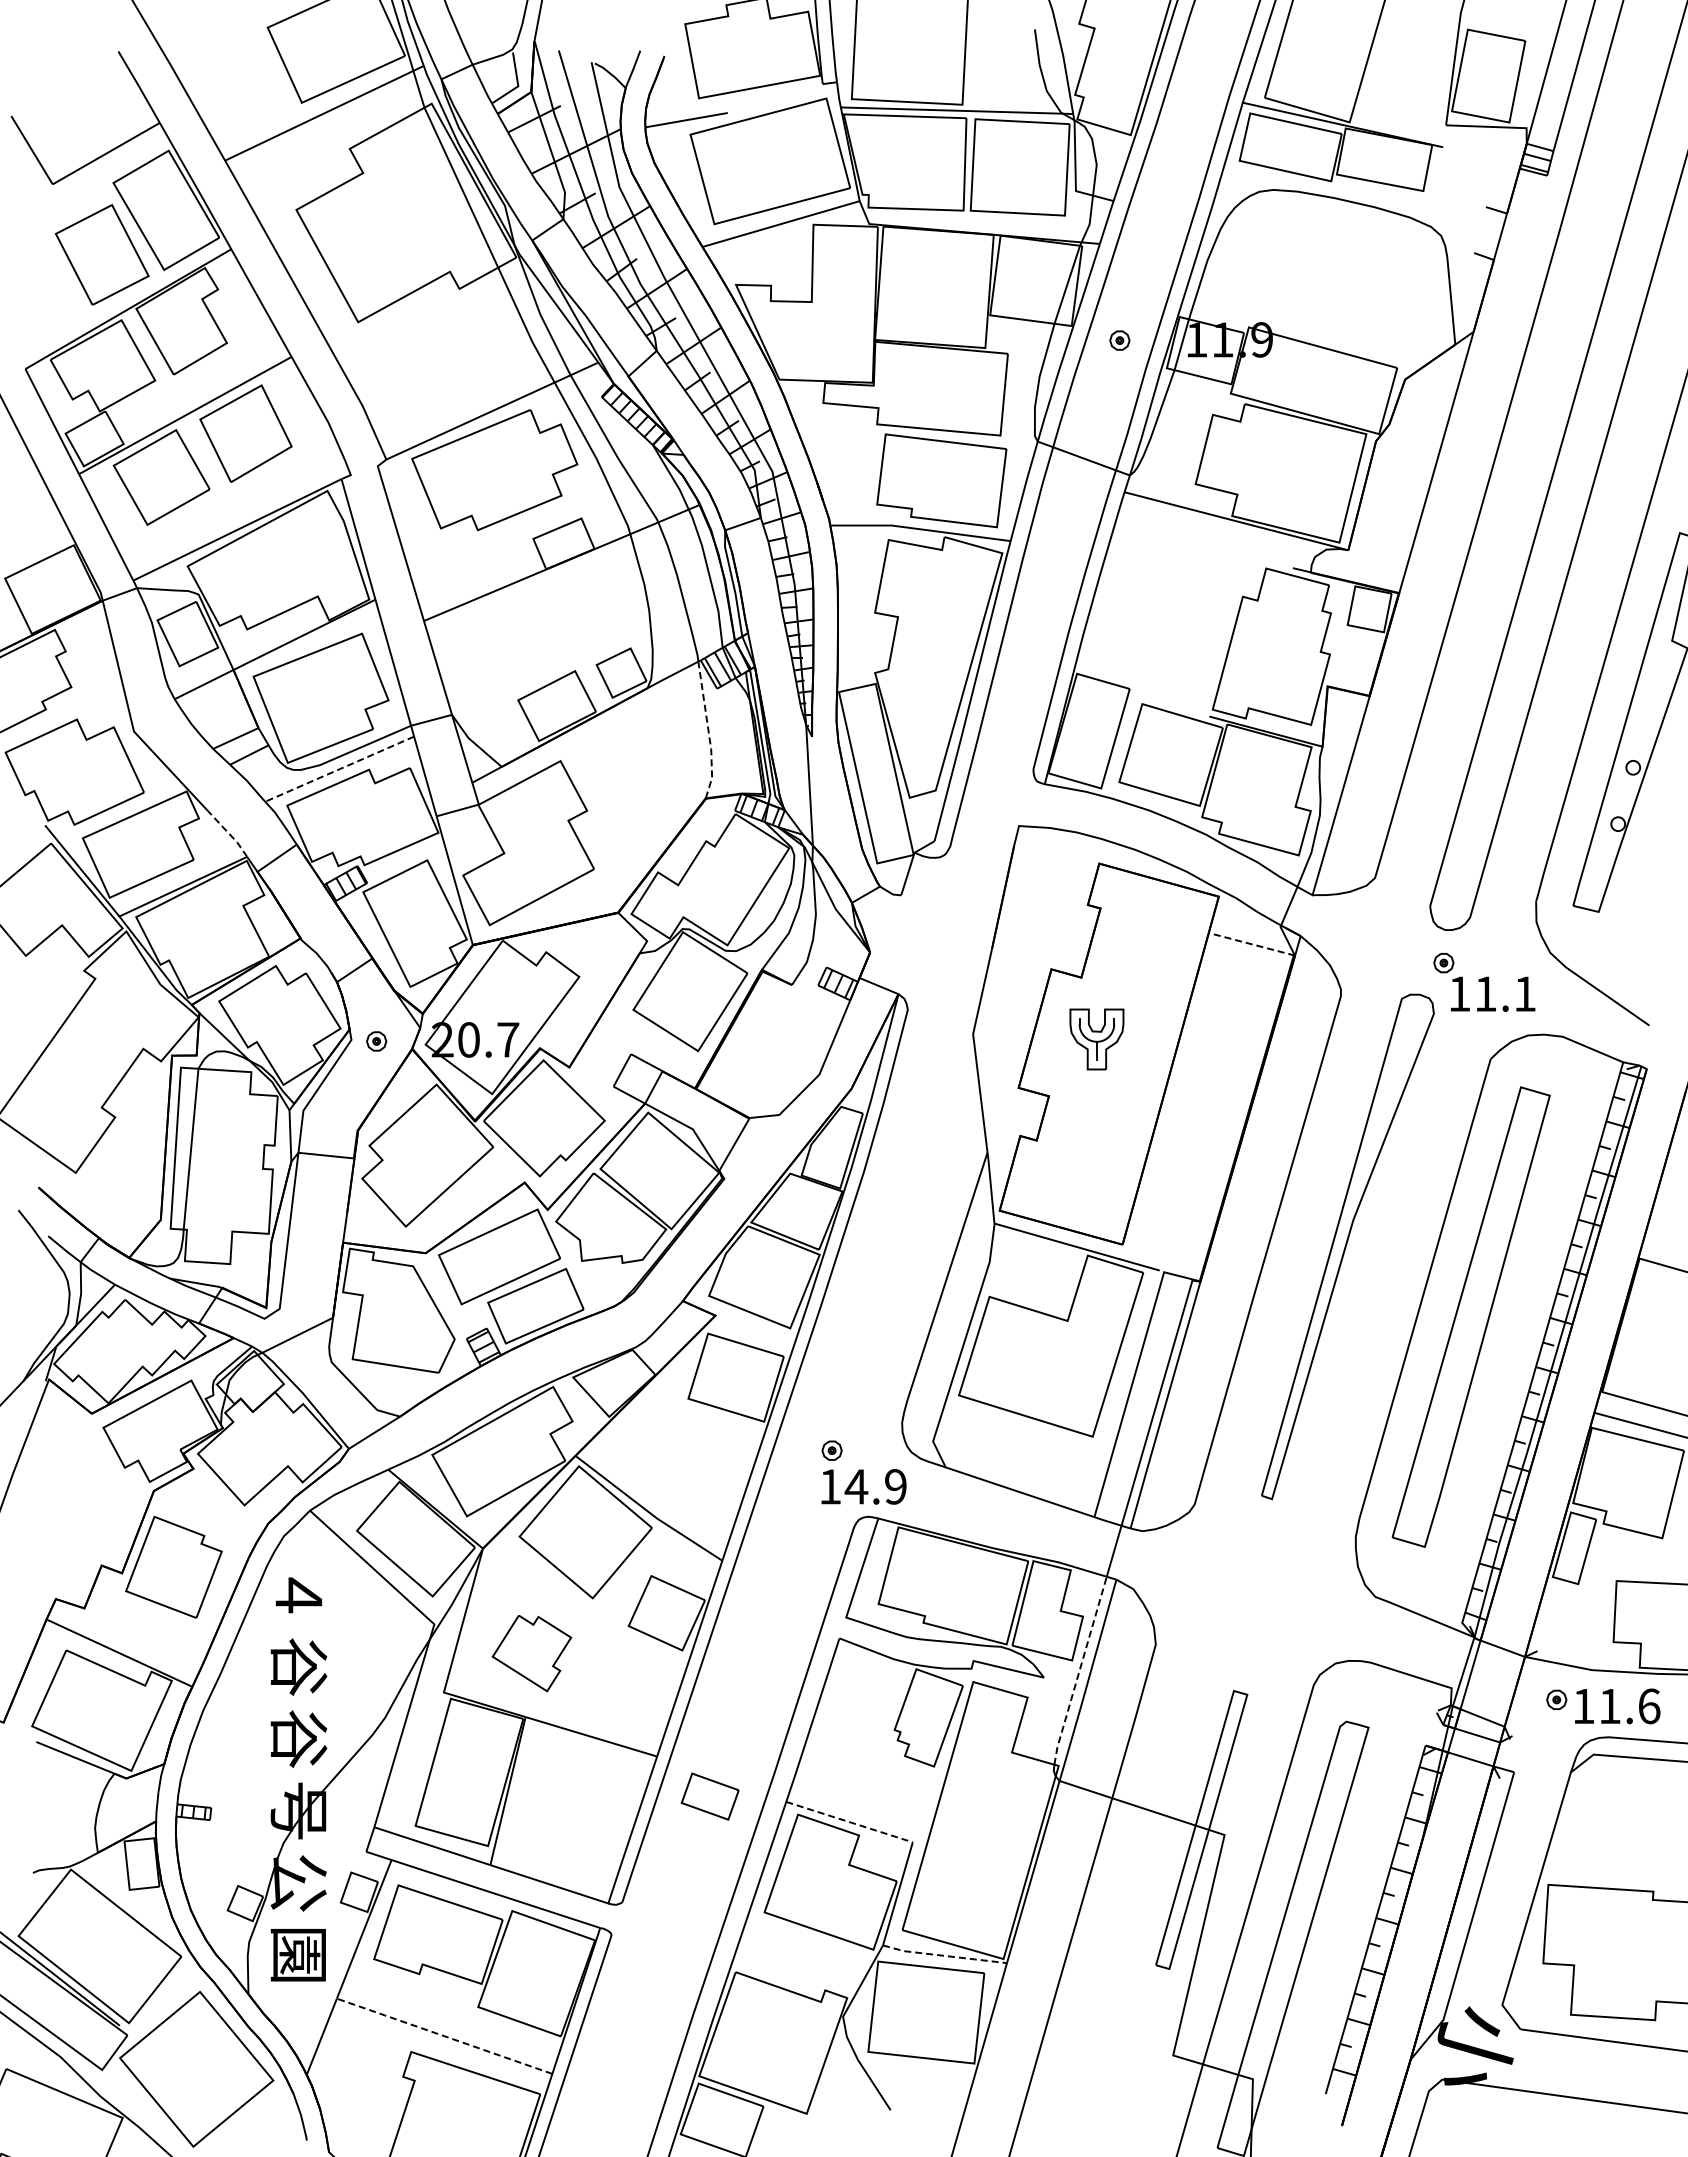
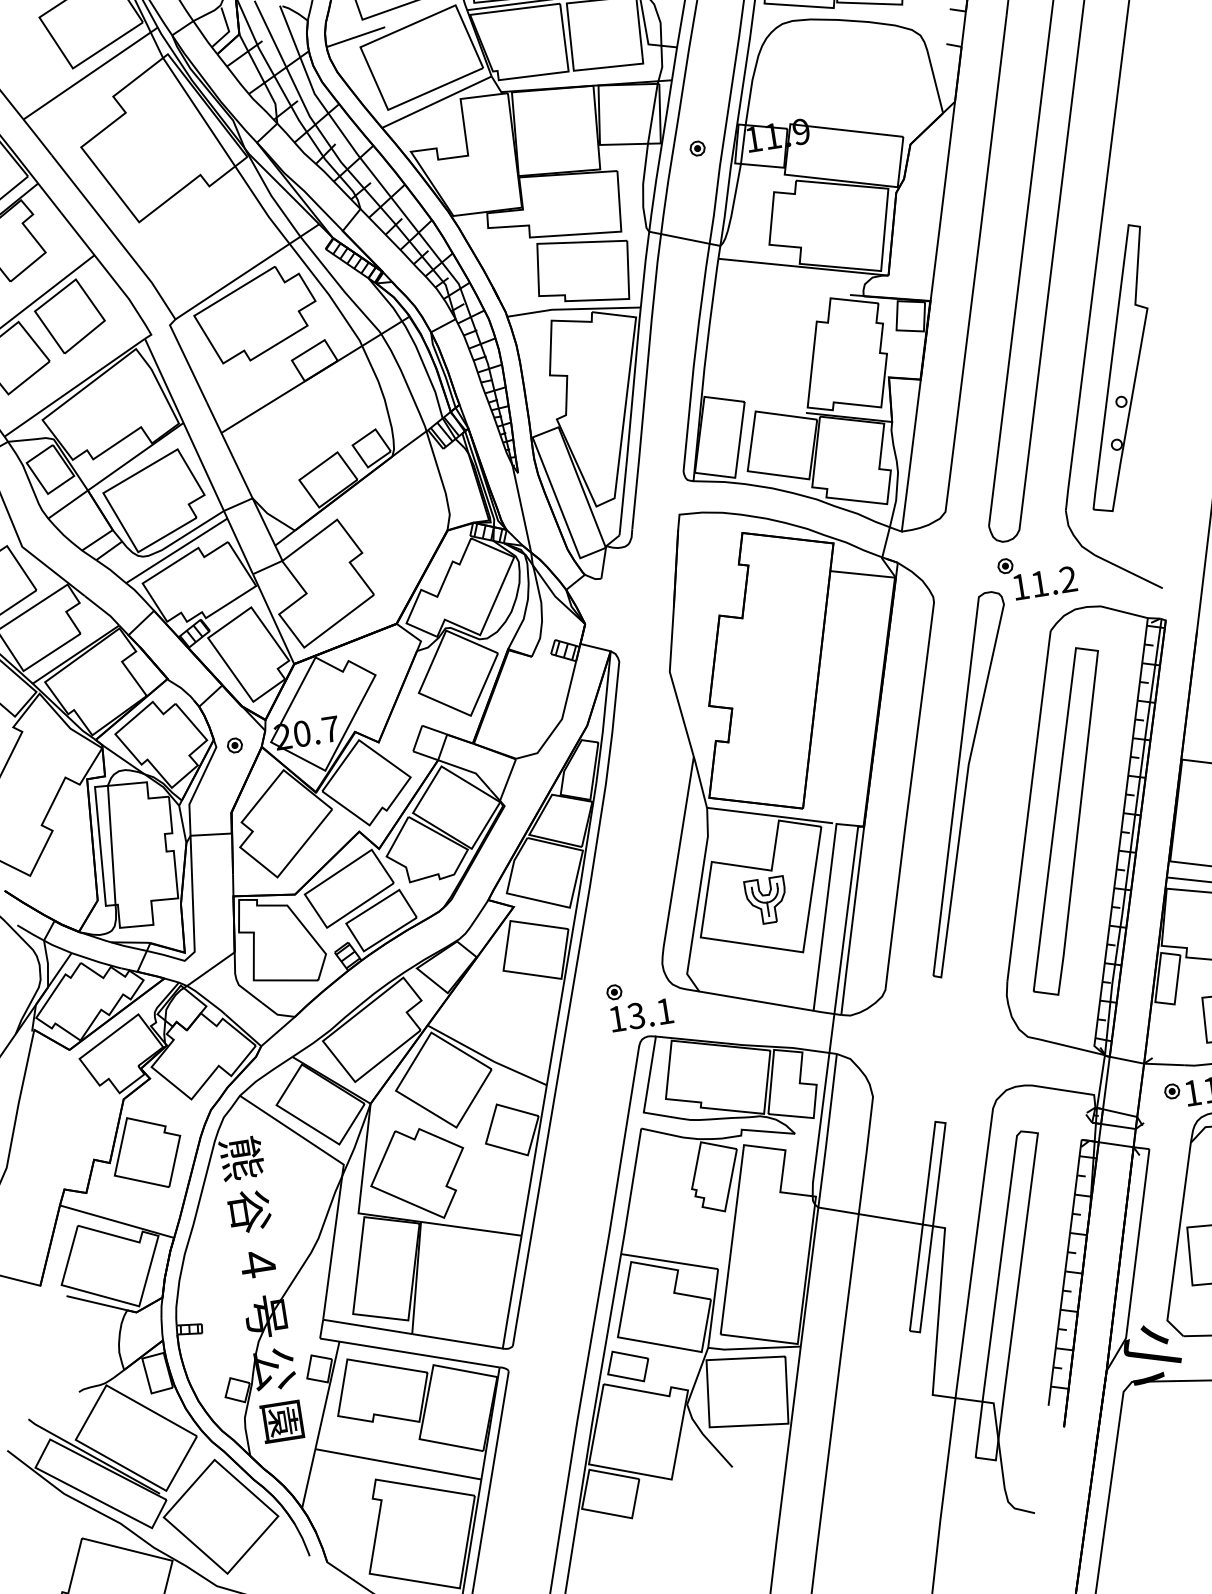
line: (708, 731) -> (441, 481), dashed -> solid
line: (339, 769) -> (176, 551), dashed -> solid
line: (228, 833) -> (102, 610), dashed -> solid
line: (1252, 944) -> (863, 574), dashed -> solid
text: (1524, 993) -> (1067, 579), 11.1 -> 11.2
part: (1096, 1039) -> (766, 900), moved
text: (875, 1486) -> (650, 1013), 14.9 -> 13.1
text: (299, 1594) -> (241, 1158), ４ -> 熊
part: (531, 1653) -> (418, 1174), size x1.67
line: (1079, 1671) -> (820, 1125), dashed -> solid
text: (298, 1738) -> (257, 1263), 谷 -> ４
part: (709, 1796) -> (627, 1366), moved
line: (850, 1822) -> (670, 1261), dashed -> solid
line: (944, 1955) -> (754, 1348), dashed -> solid
line: (444, 2036) -> (398, 1464), dashed -> solid

